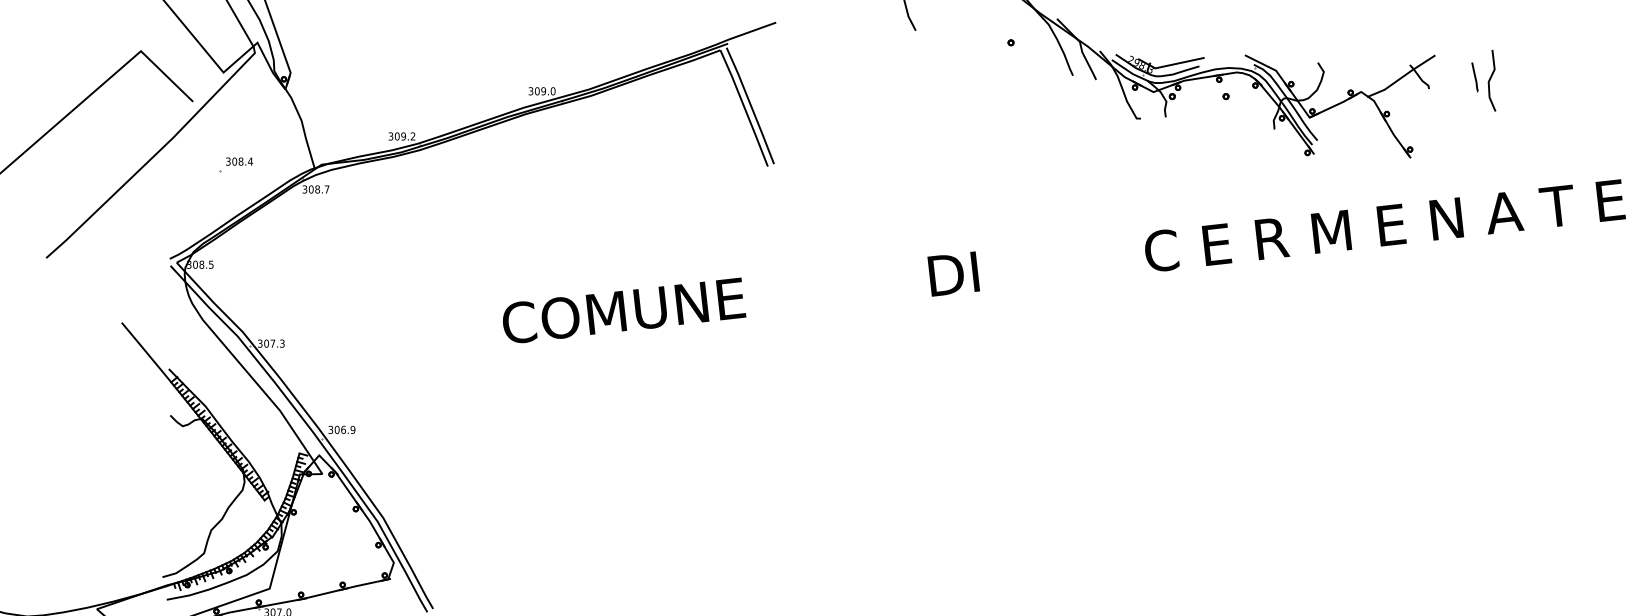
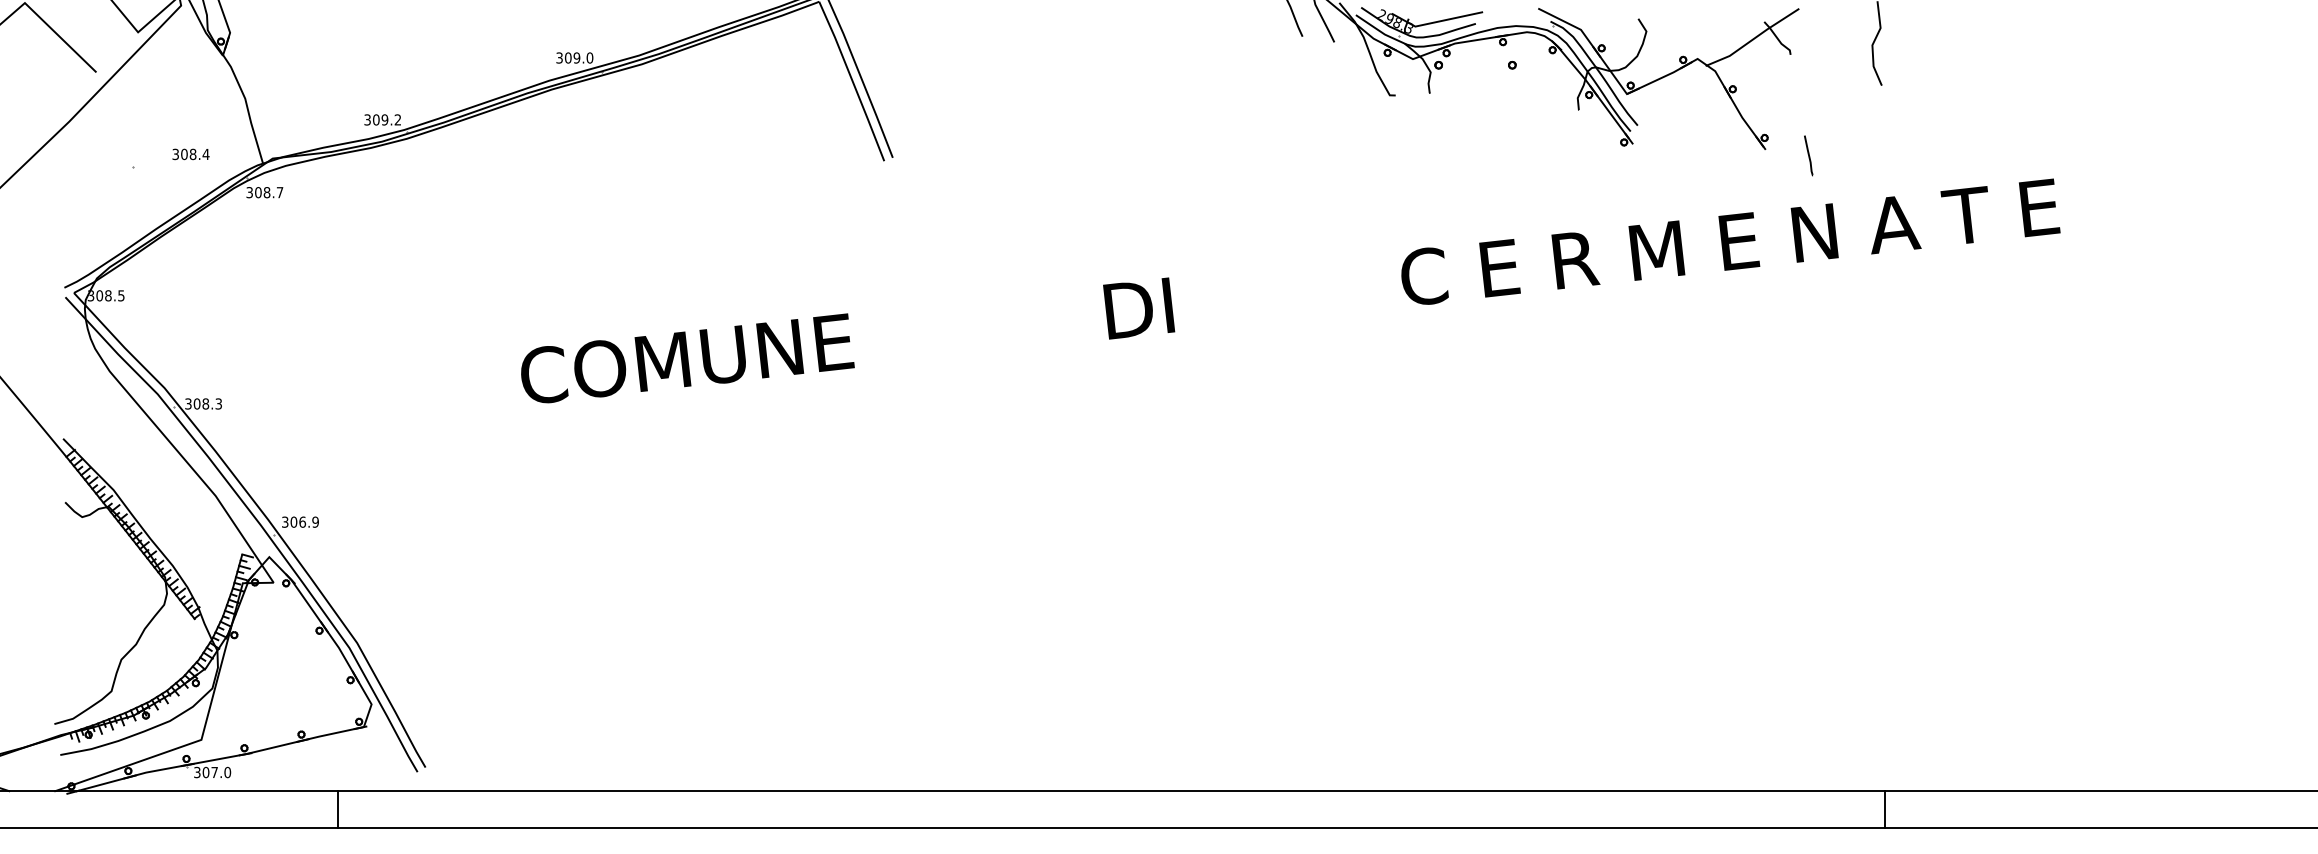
line: (1474, 77) -> (1808, 155), moved
text: (239, 161) -> (190, 154), moved
text: (272, 343) -> (205, 403), 307.3 -> 308.3

